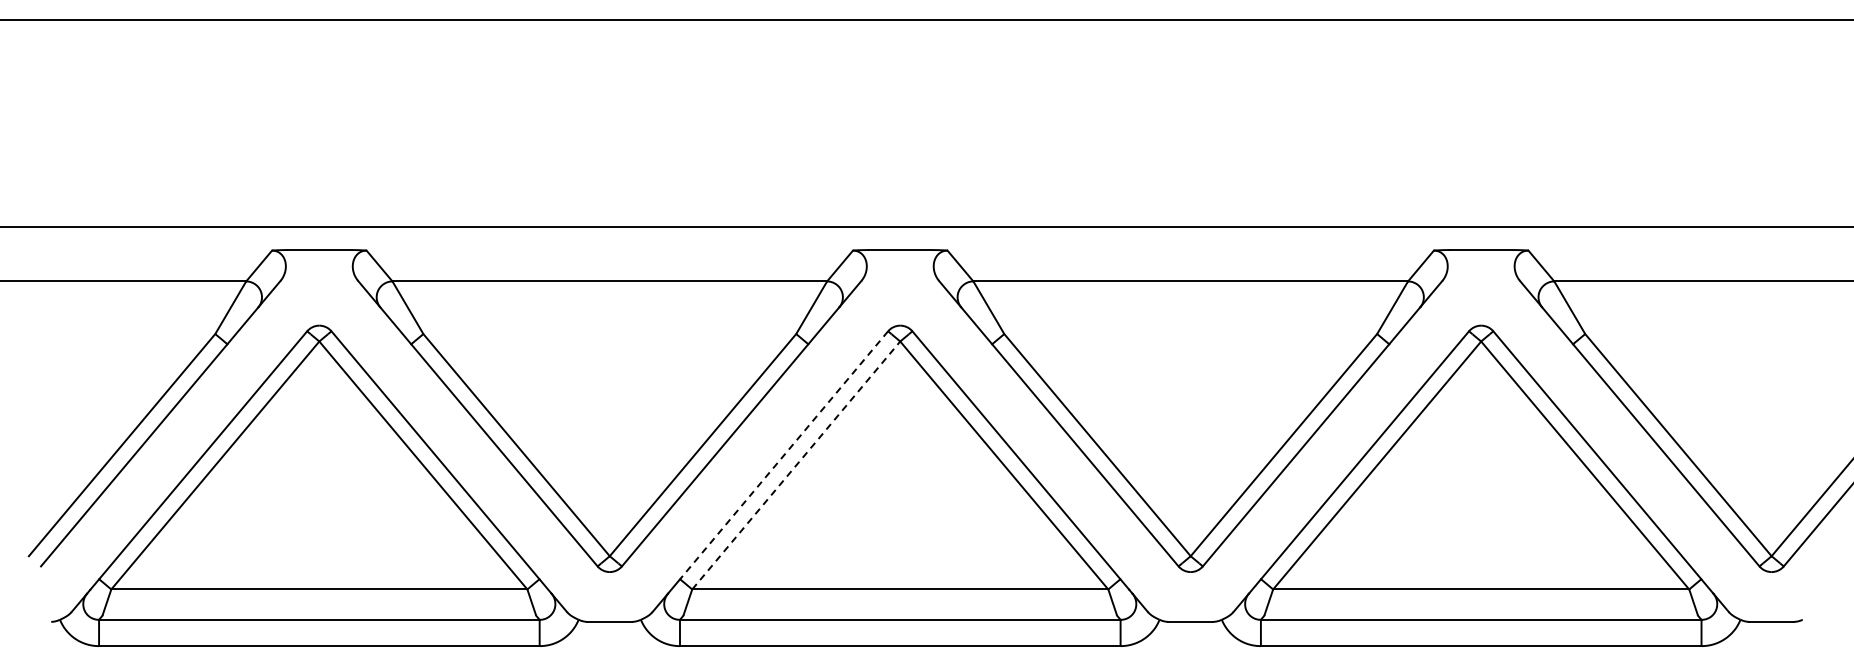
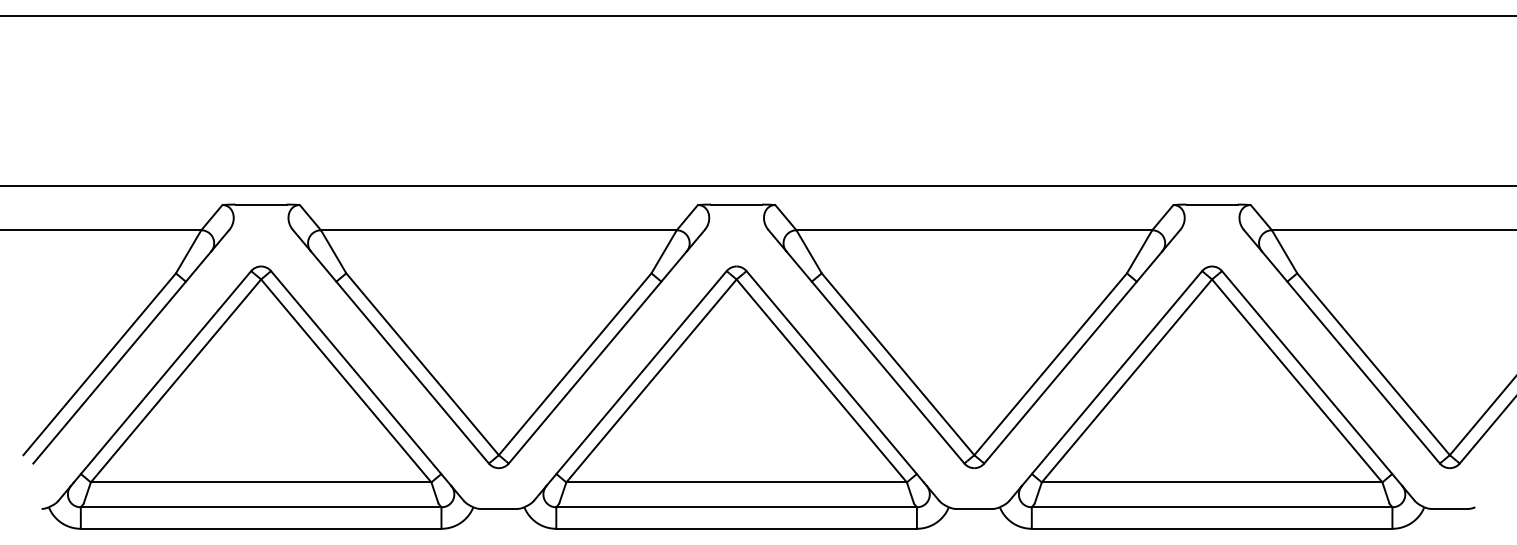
line: (784, 455) -> (641, 372), dashed -> solid
line: (796, 465) -> (651, 380), dashed -> solid

